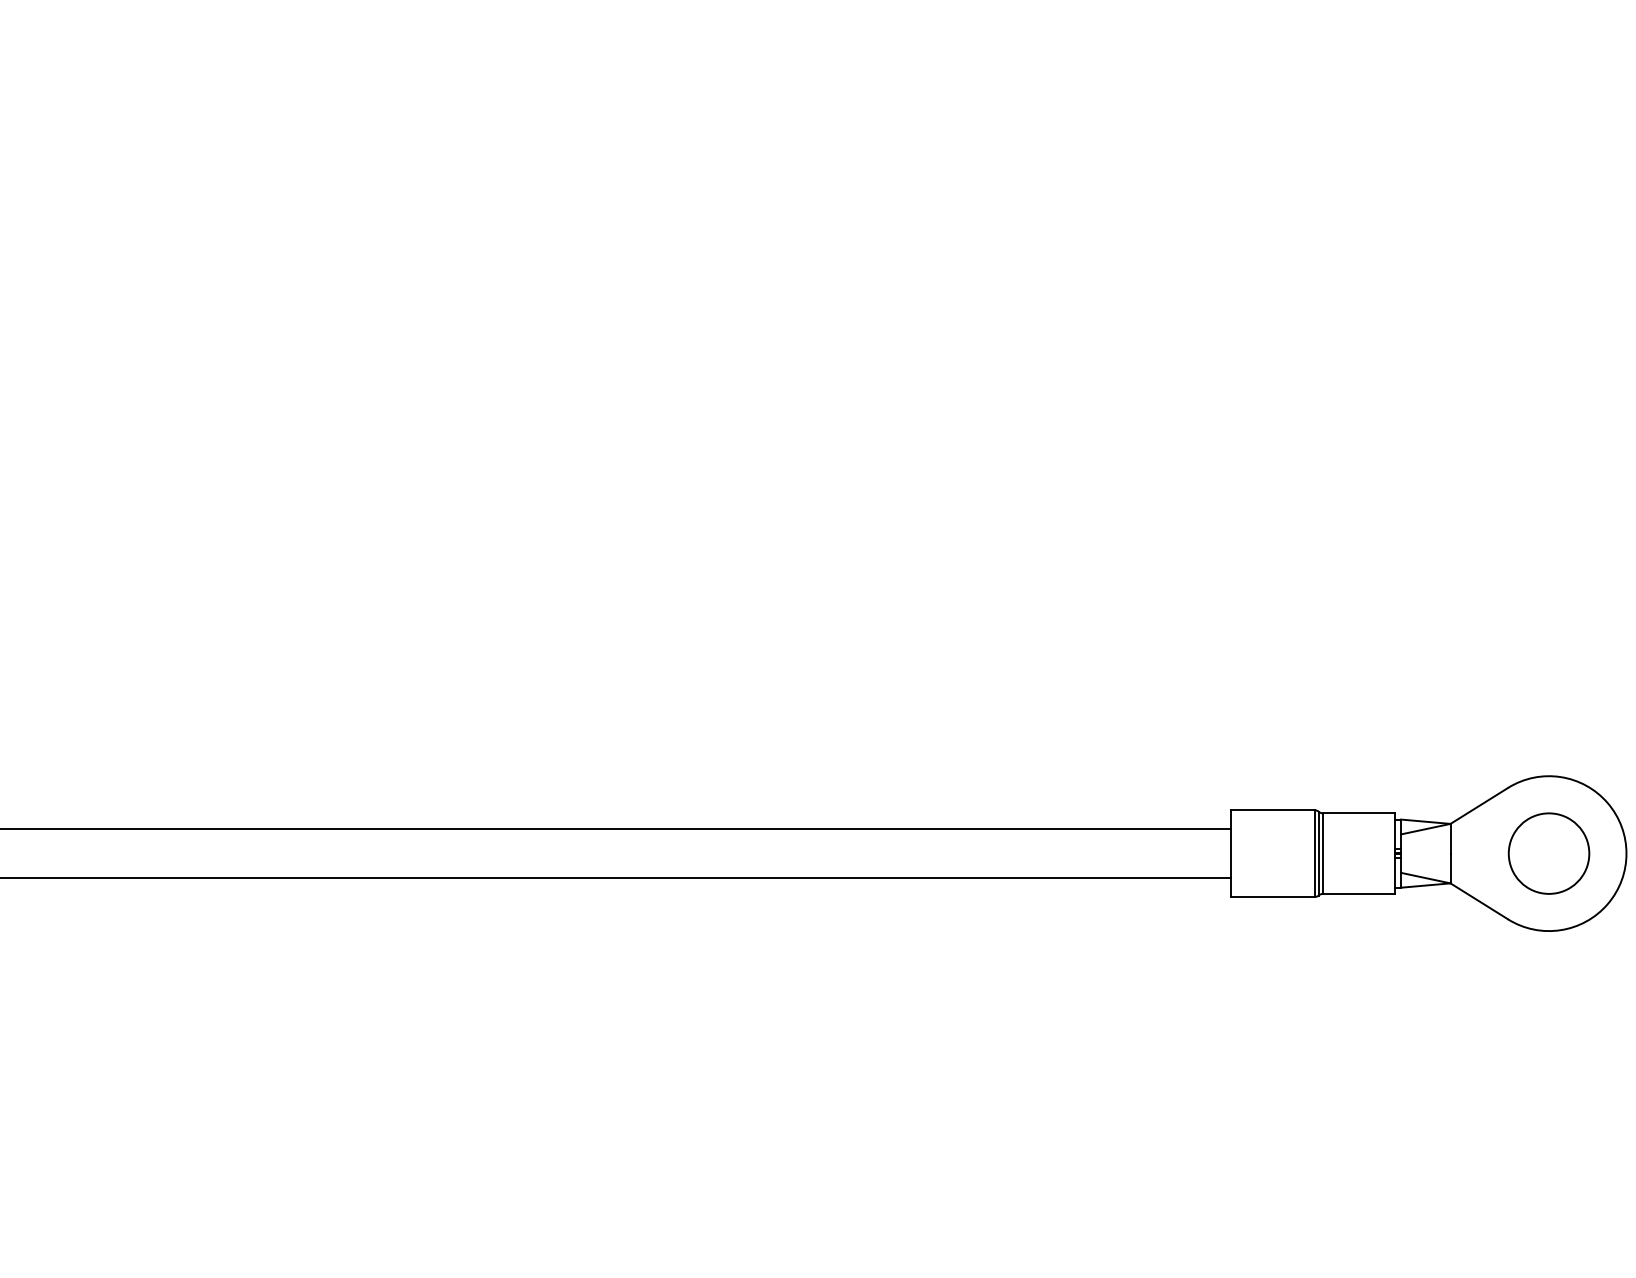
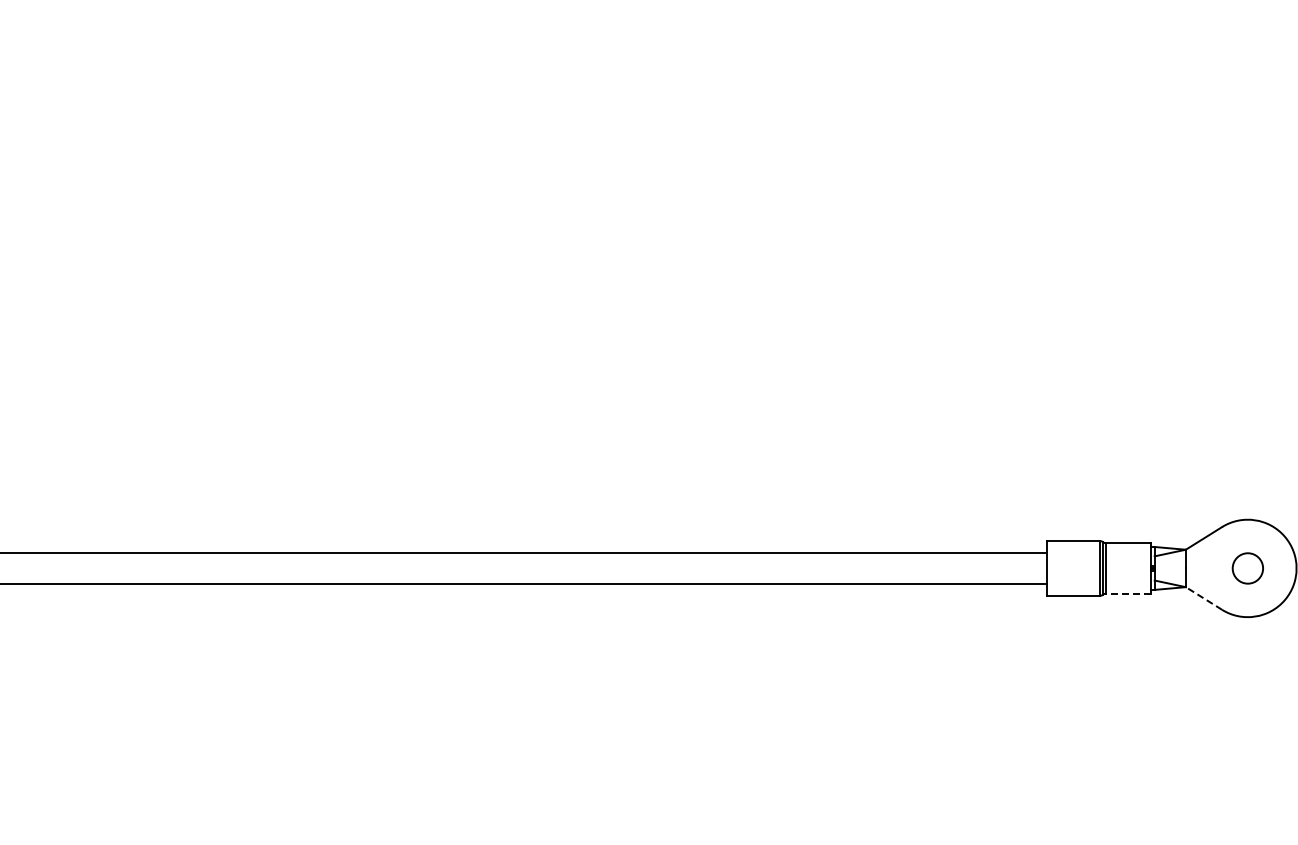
circle: (1548, 853) -> (1247, 568), size x0.6
line: (1359, 893) -> (1128, 593), solid -> dashed
line: (1478, 901) -> (1203, 598), solid -> dashed

